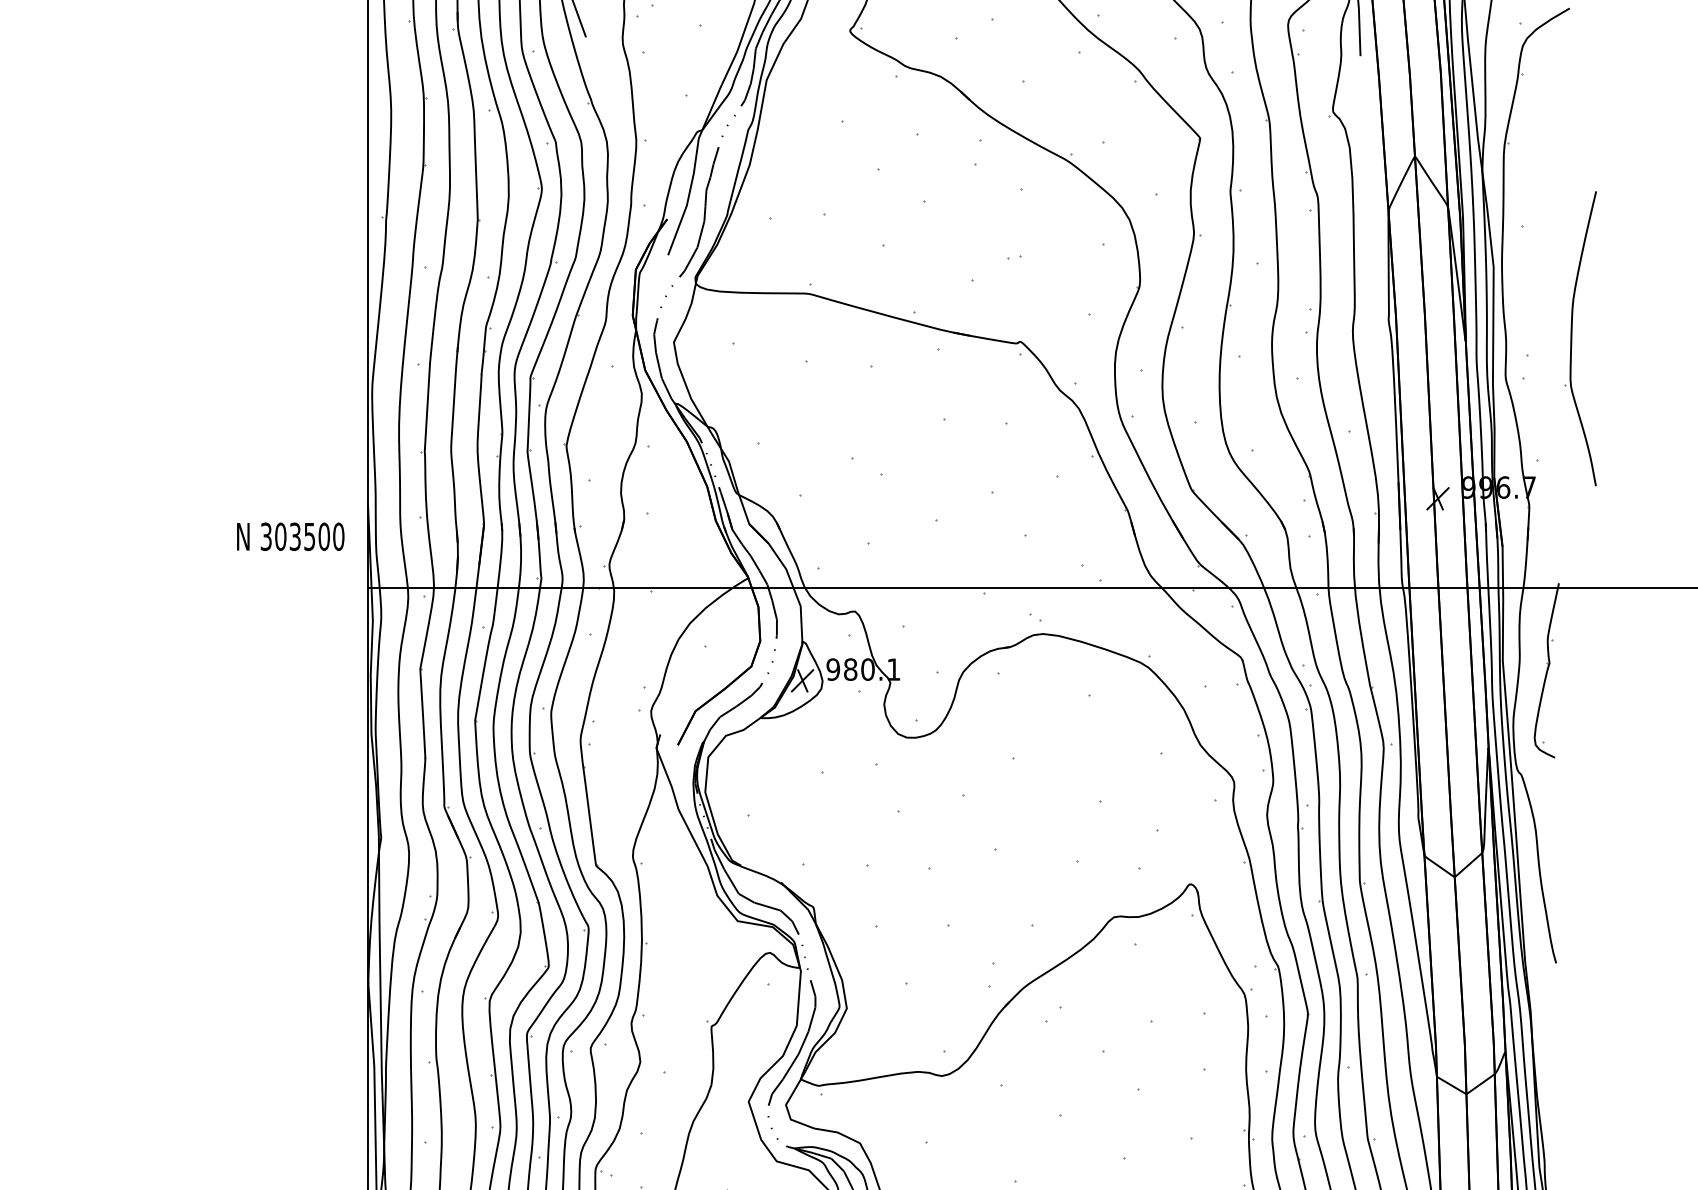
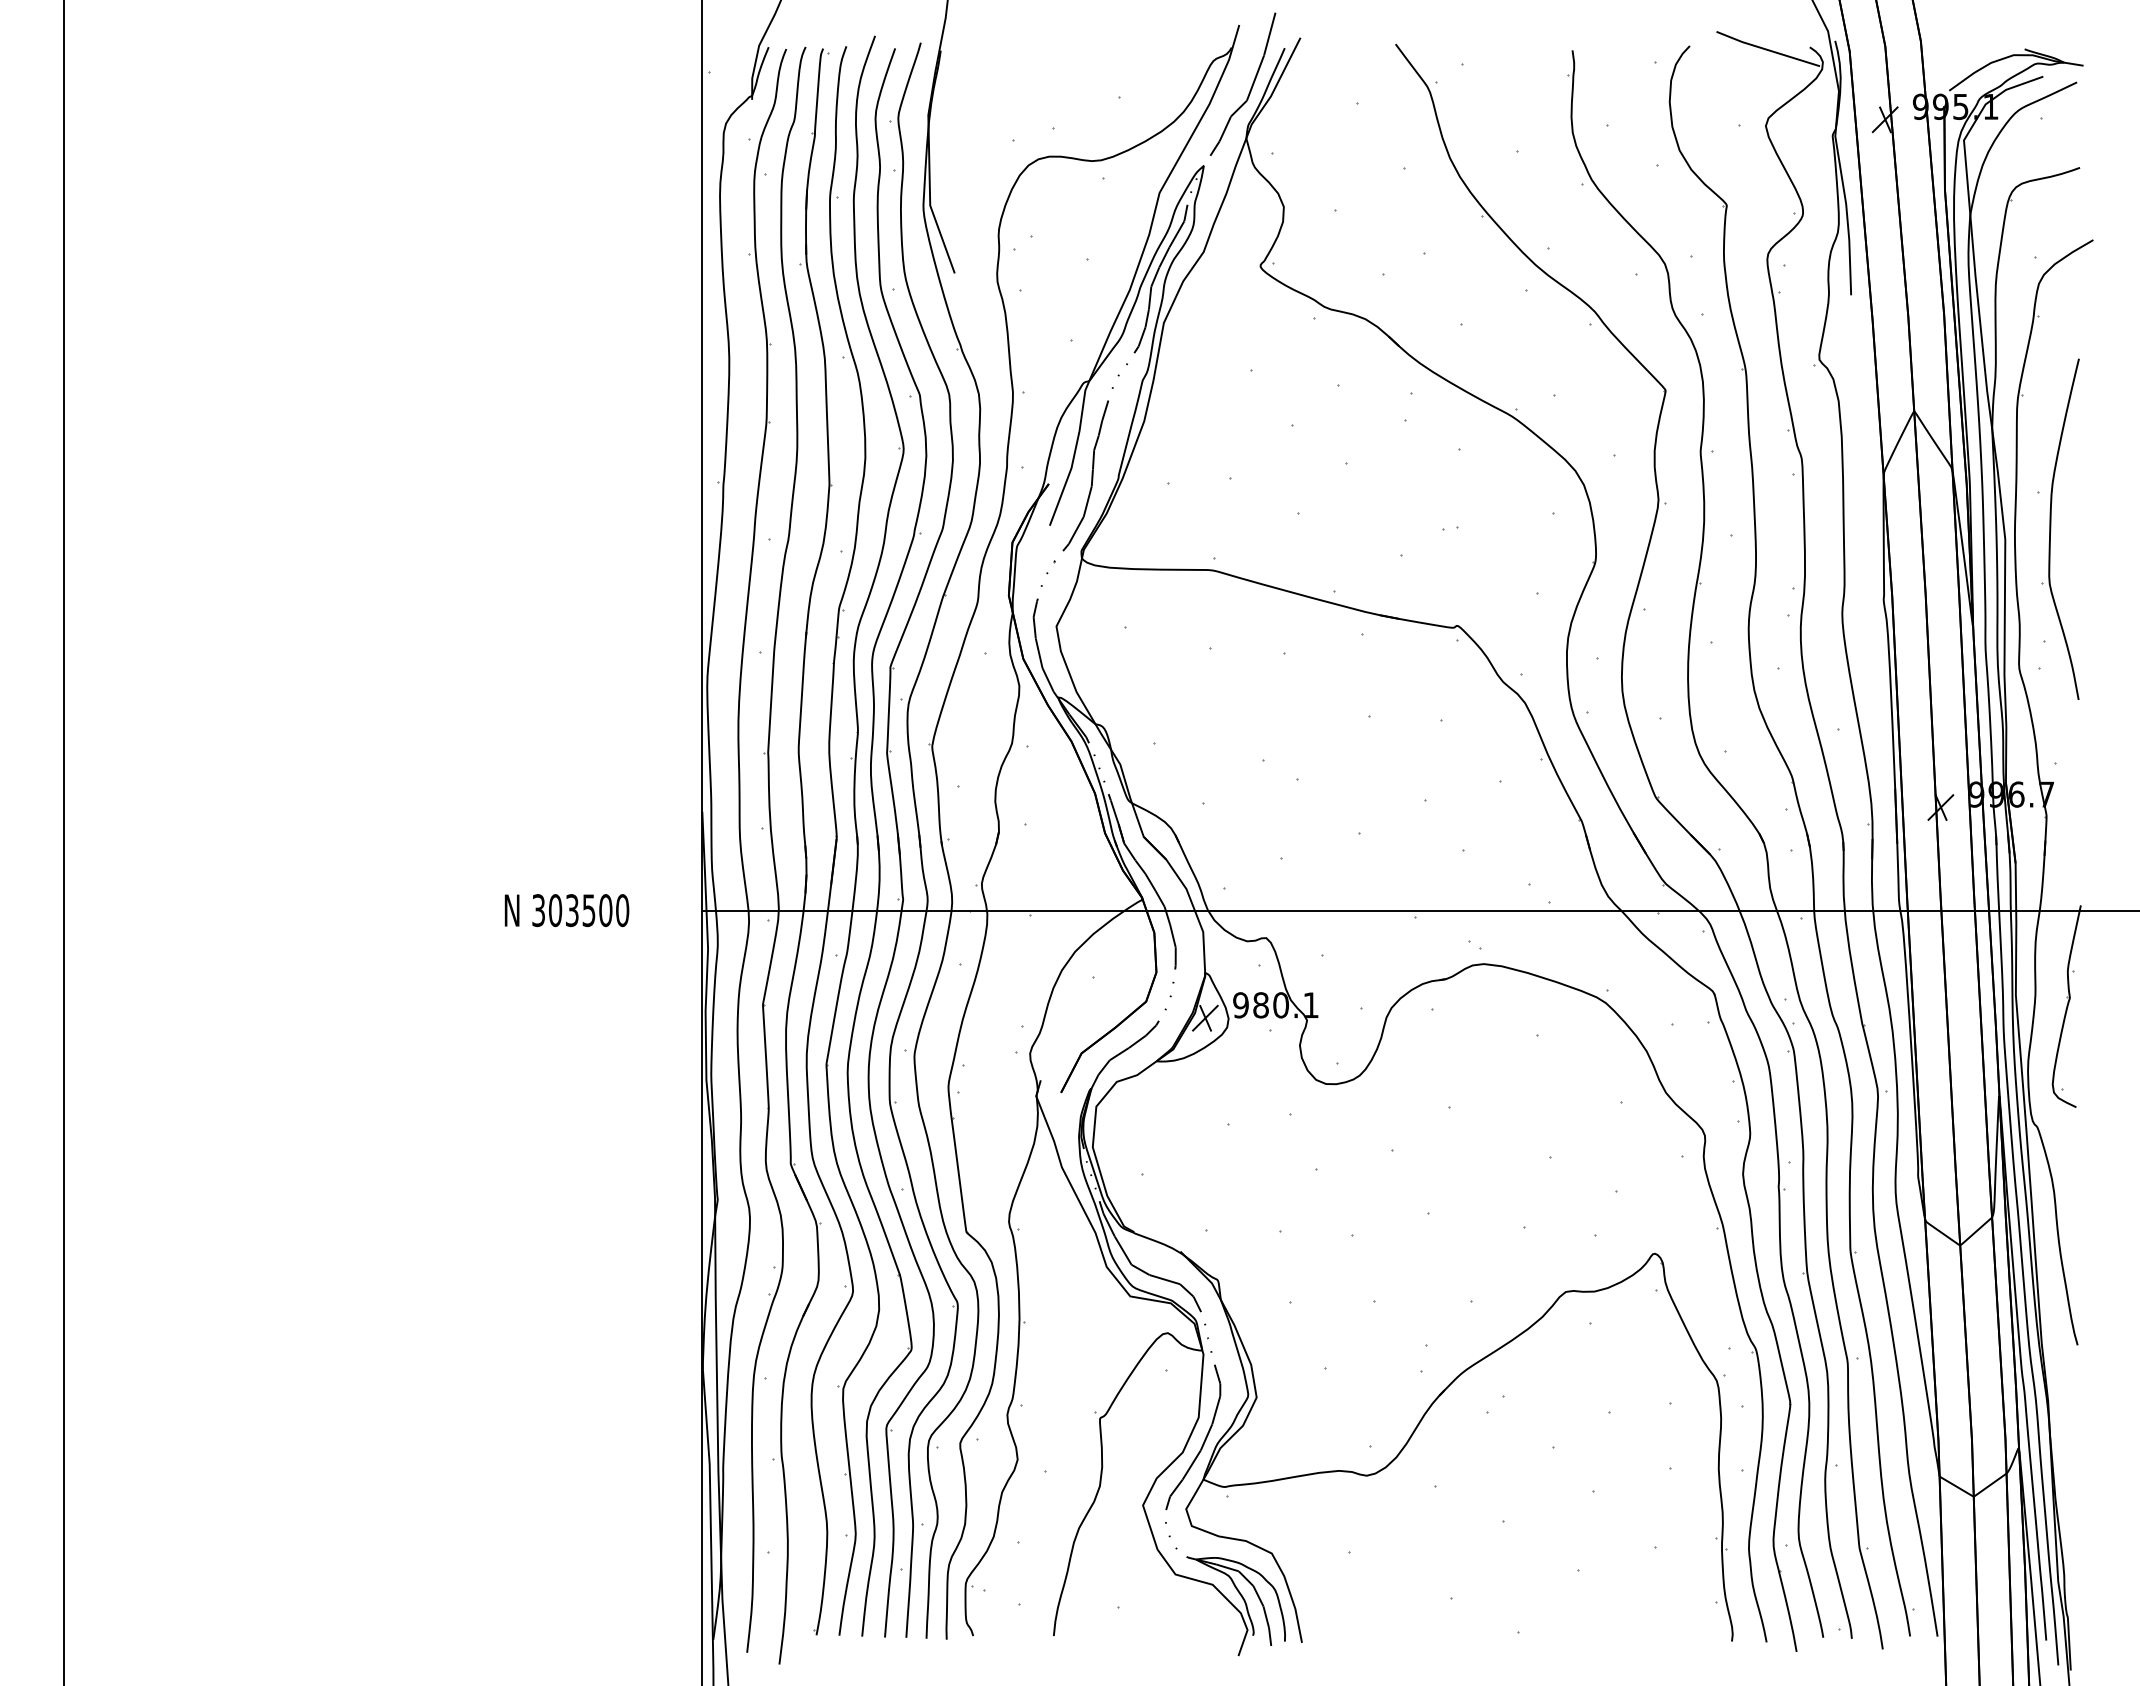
part: (1572, 338) -> (2051, 528), moved
text: (290, 536) -> (566, 910), moved

